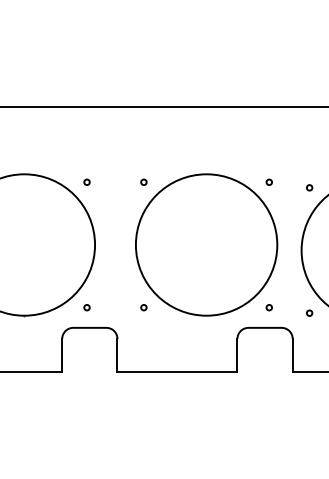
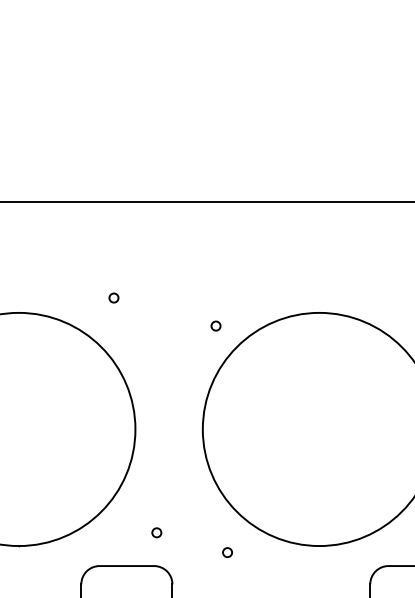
circle: (86, 181) -> (113, 296), moved
circle: (86, 307) -> (155, 532), moved
circle: (143, 307) -> (226, 552), moved

